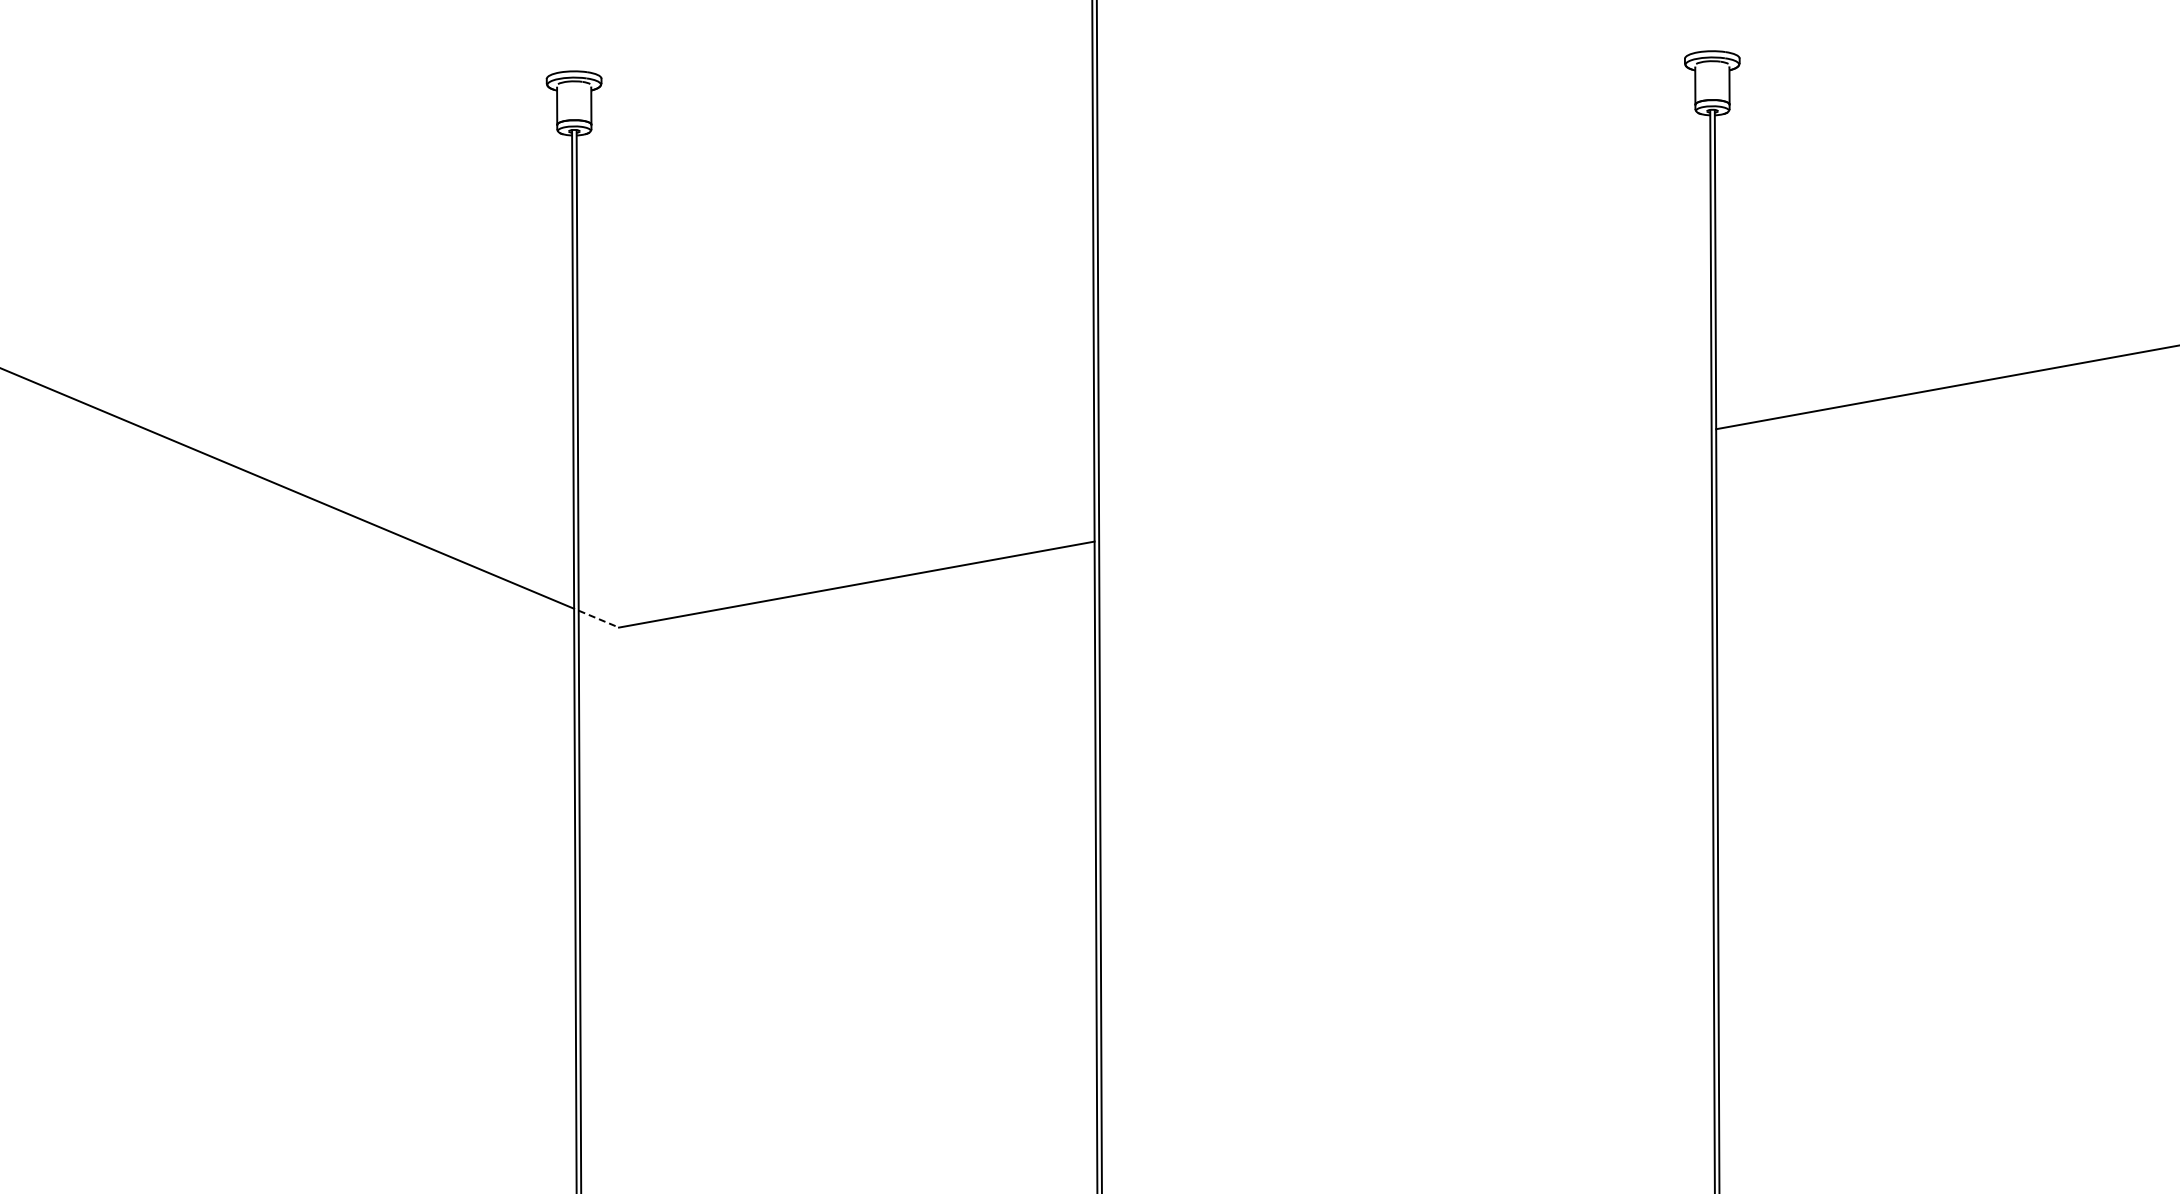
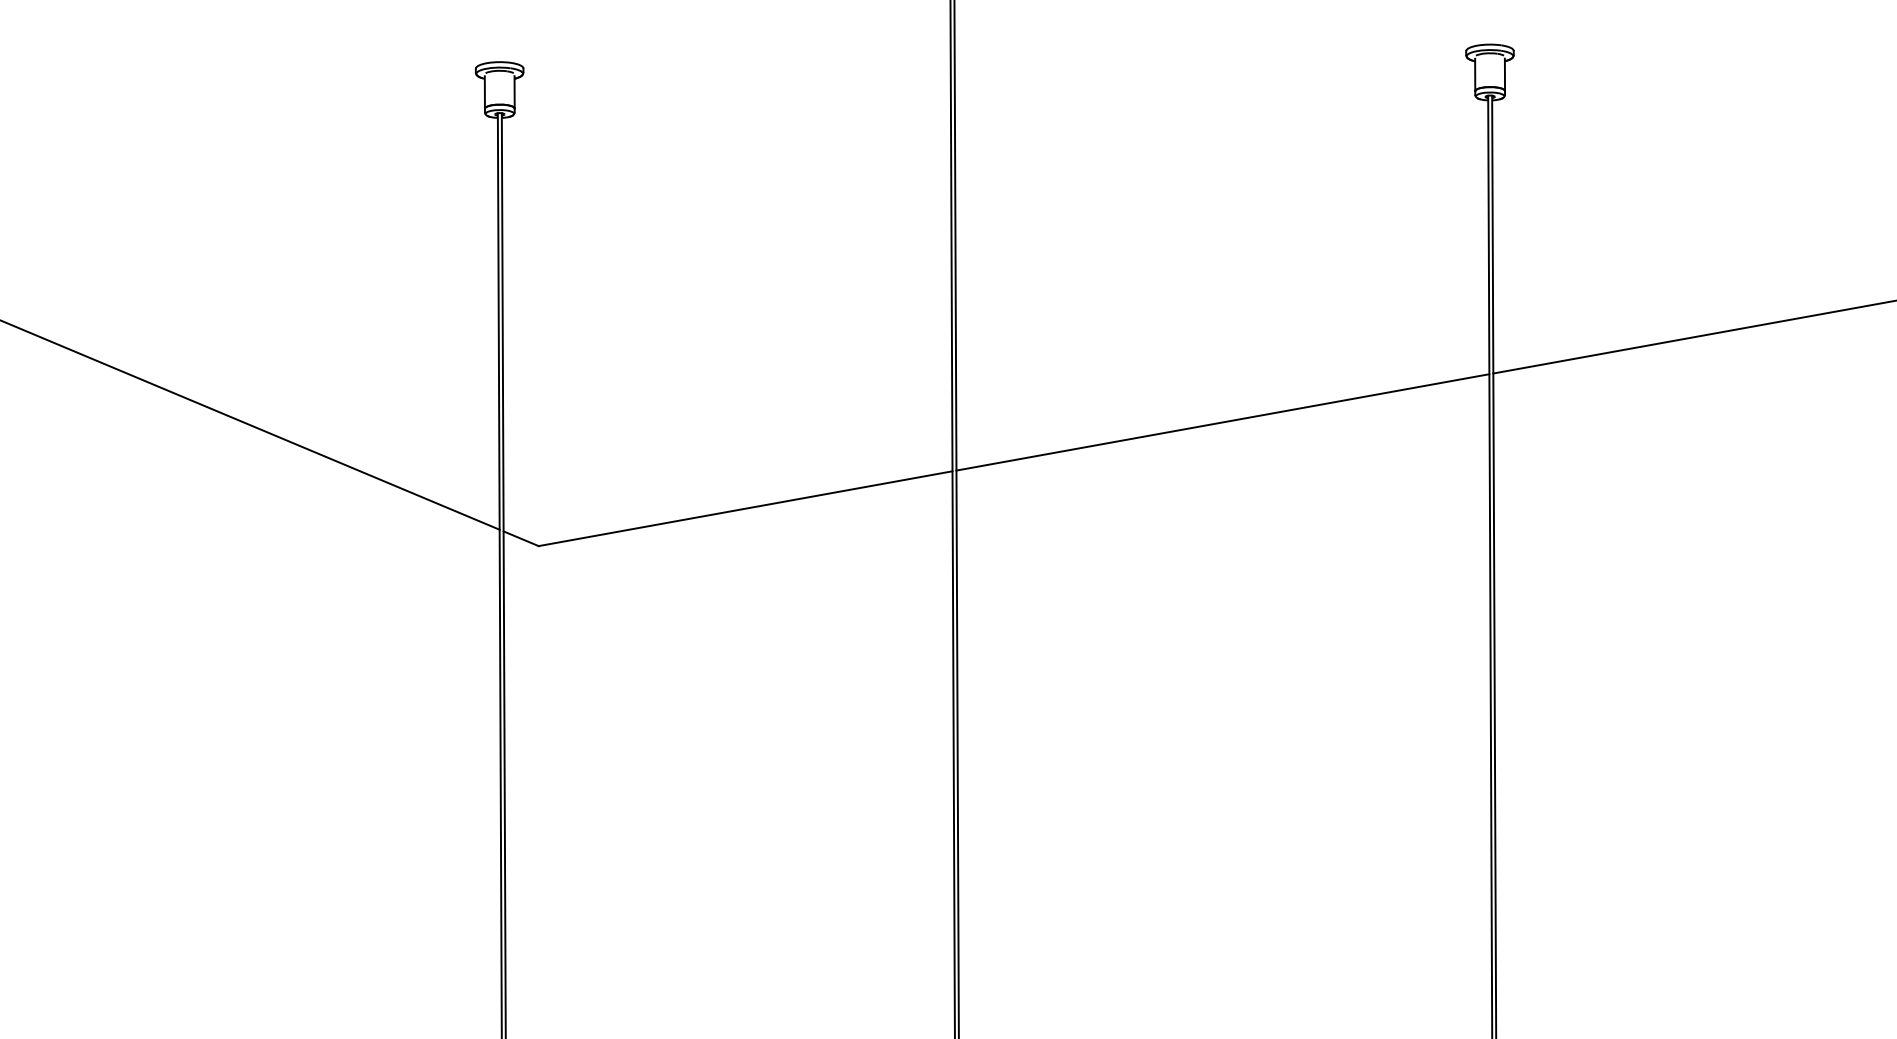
line: (1405, 485) -> (1223, 422), added
line: (598, 619) -> (520, 539), dashed -> solid

